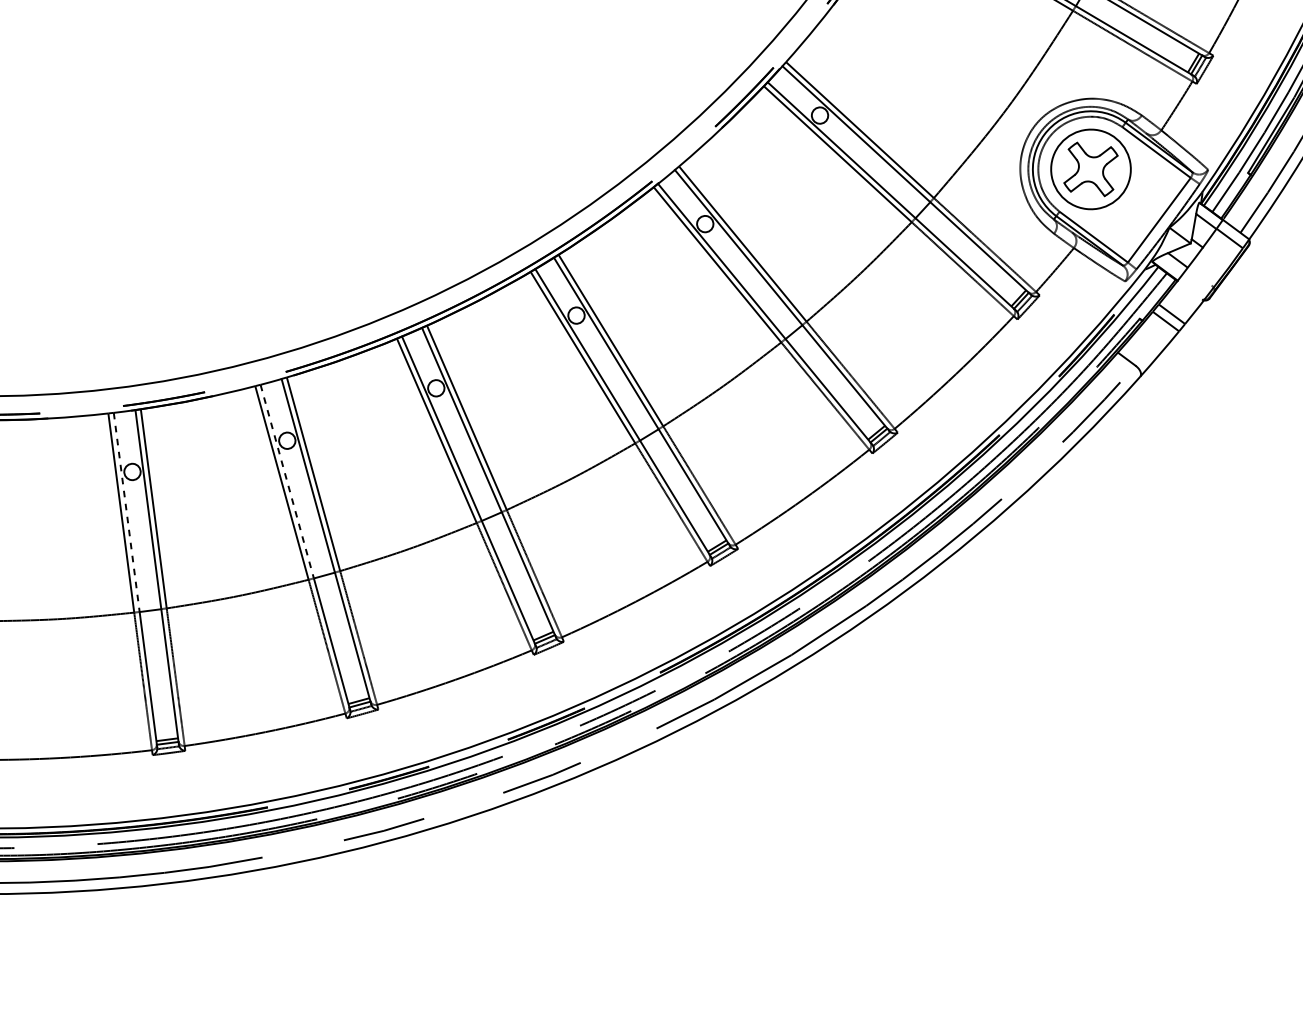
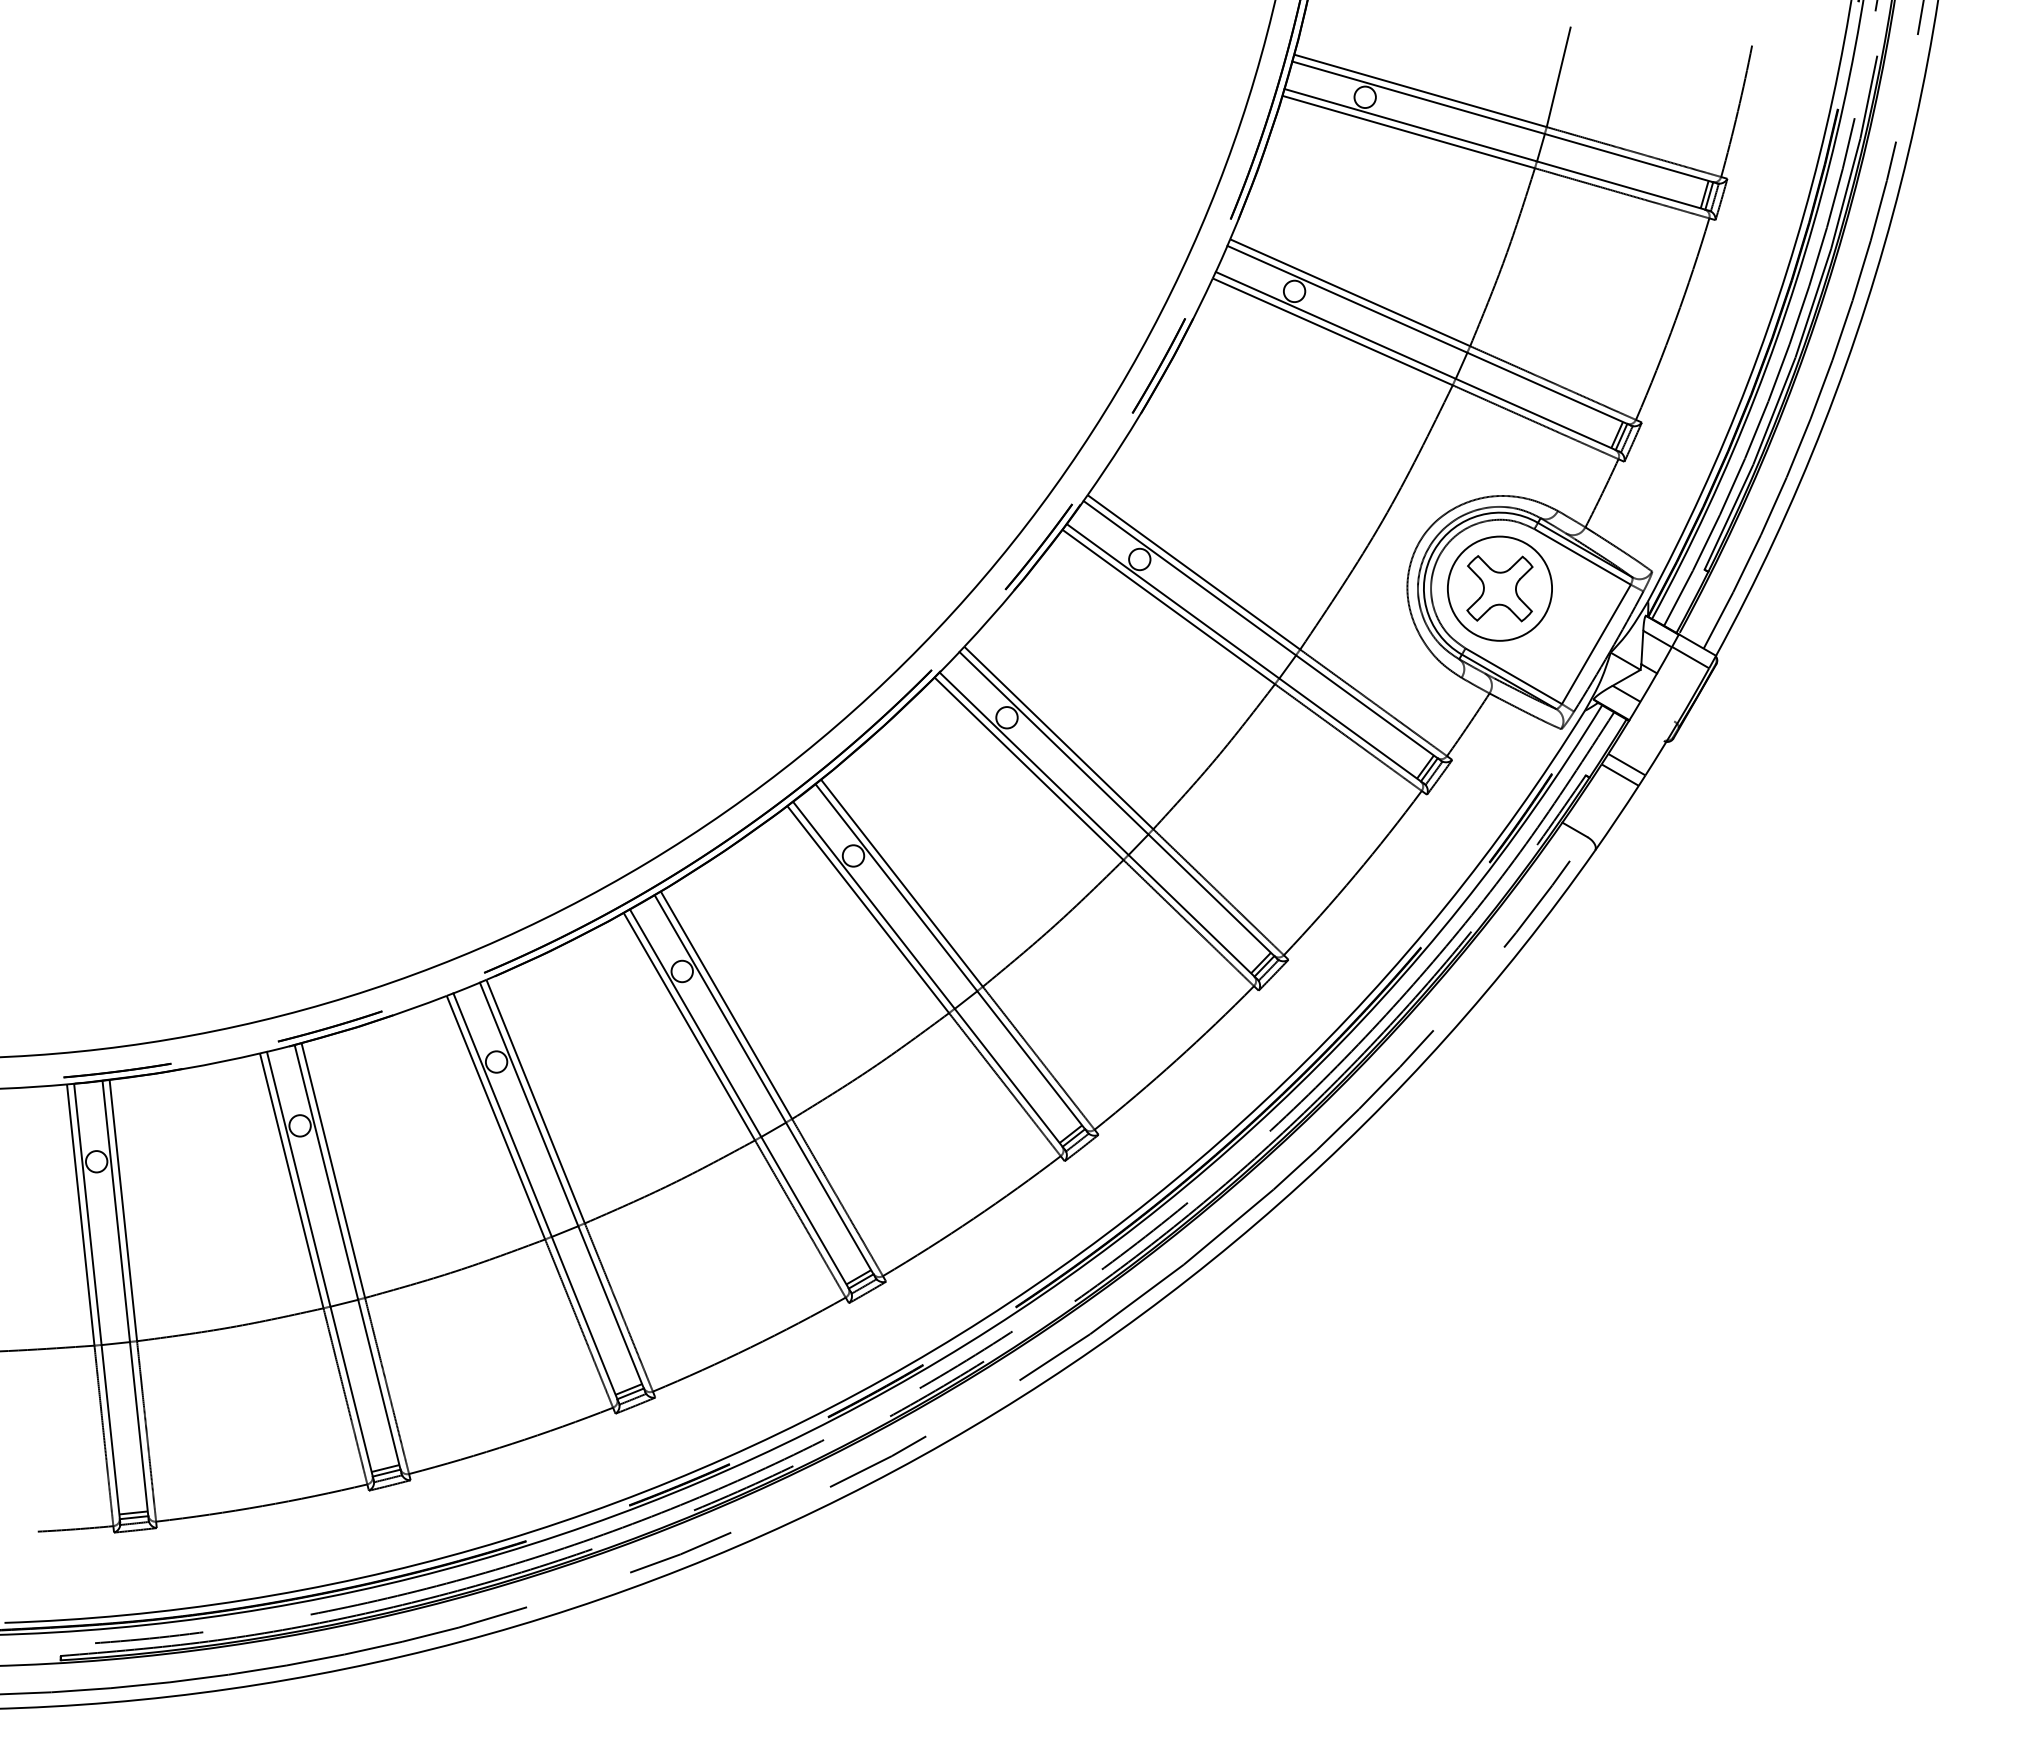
line: (287, 481) -> (502, 1115), dashed -> solid
line: (126, 512) -> (298, 1179), dashed -> solid

